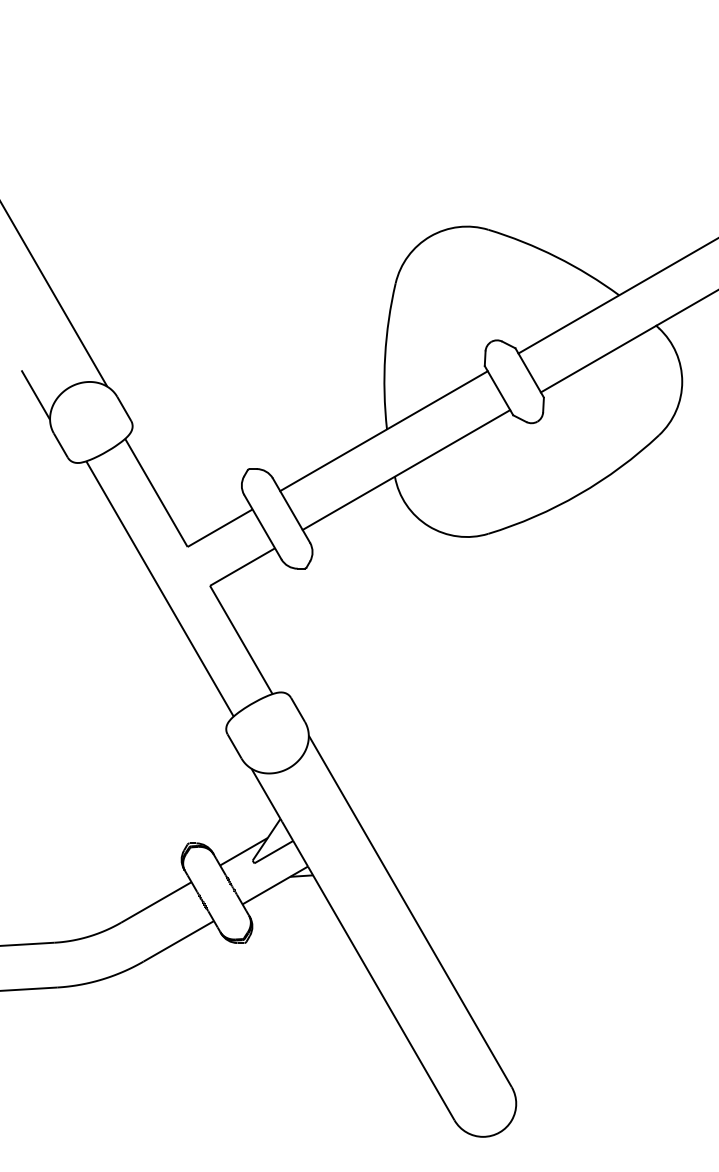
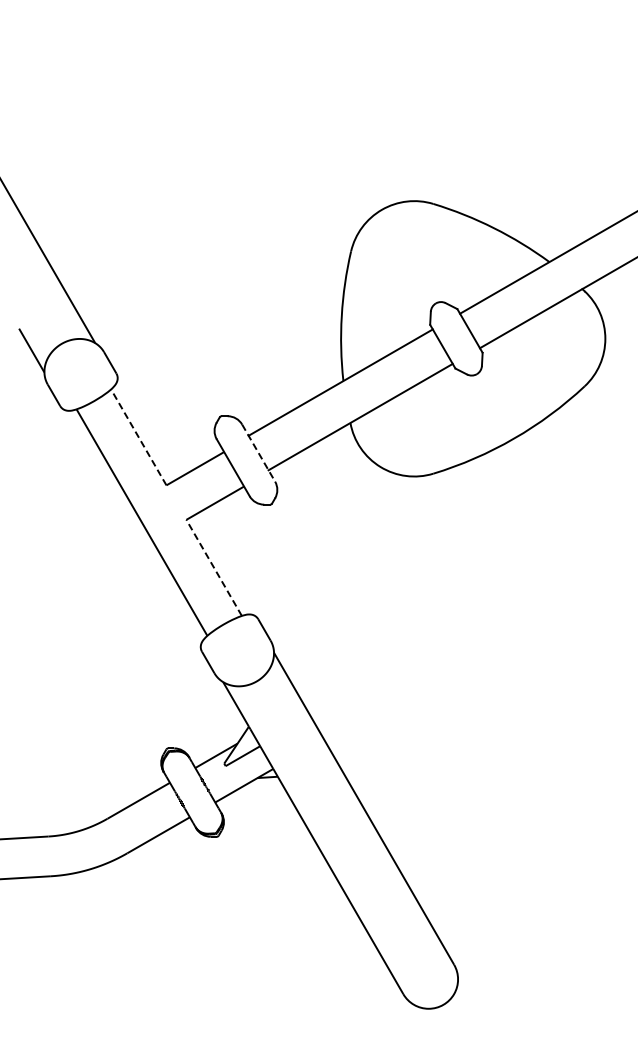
line: (156, 493) -> (138, 437), solid -> dashed
line: (291, 511) -> (258, 453), solid -> dashed
line: (240, 639) -> (213, 567), solid -> dashed

